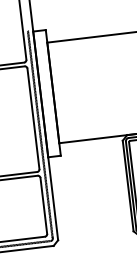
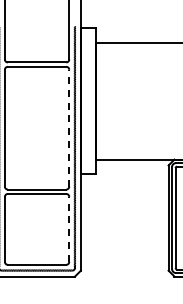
line: (33, 118) -> (69, 127), solid -> dashed
line: (44, 206) -> (69, 229), solid -> dashed

